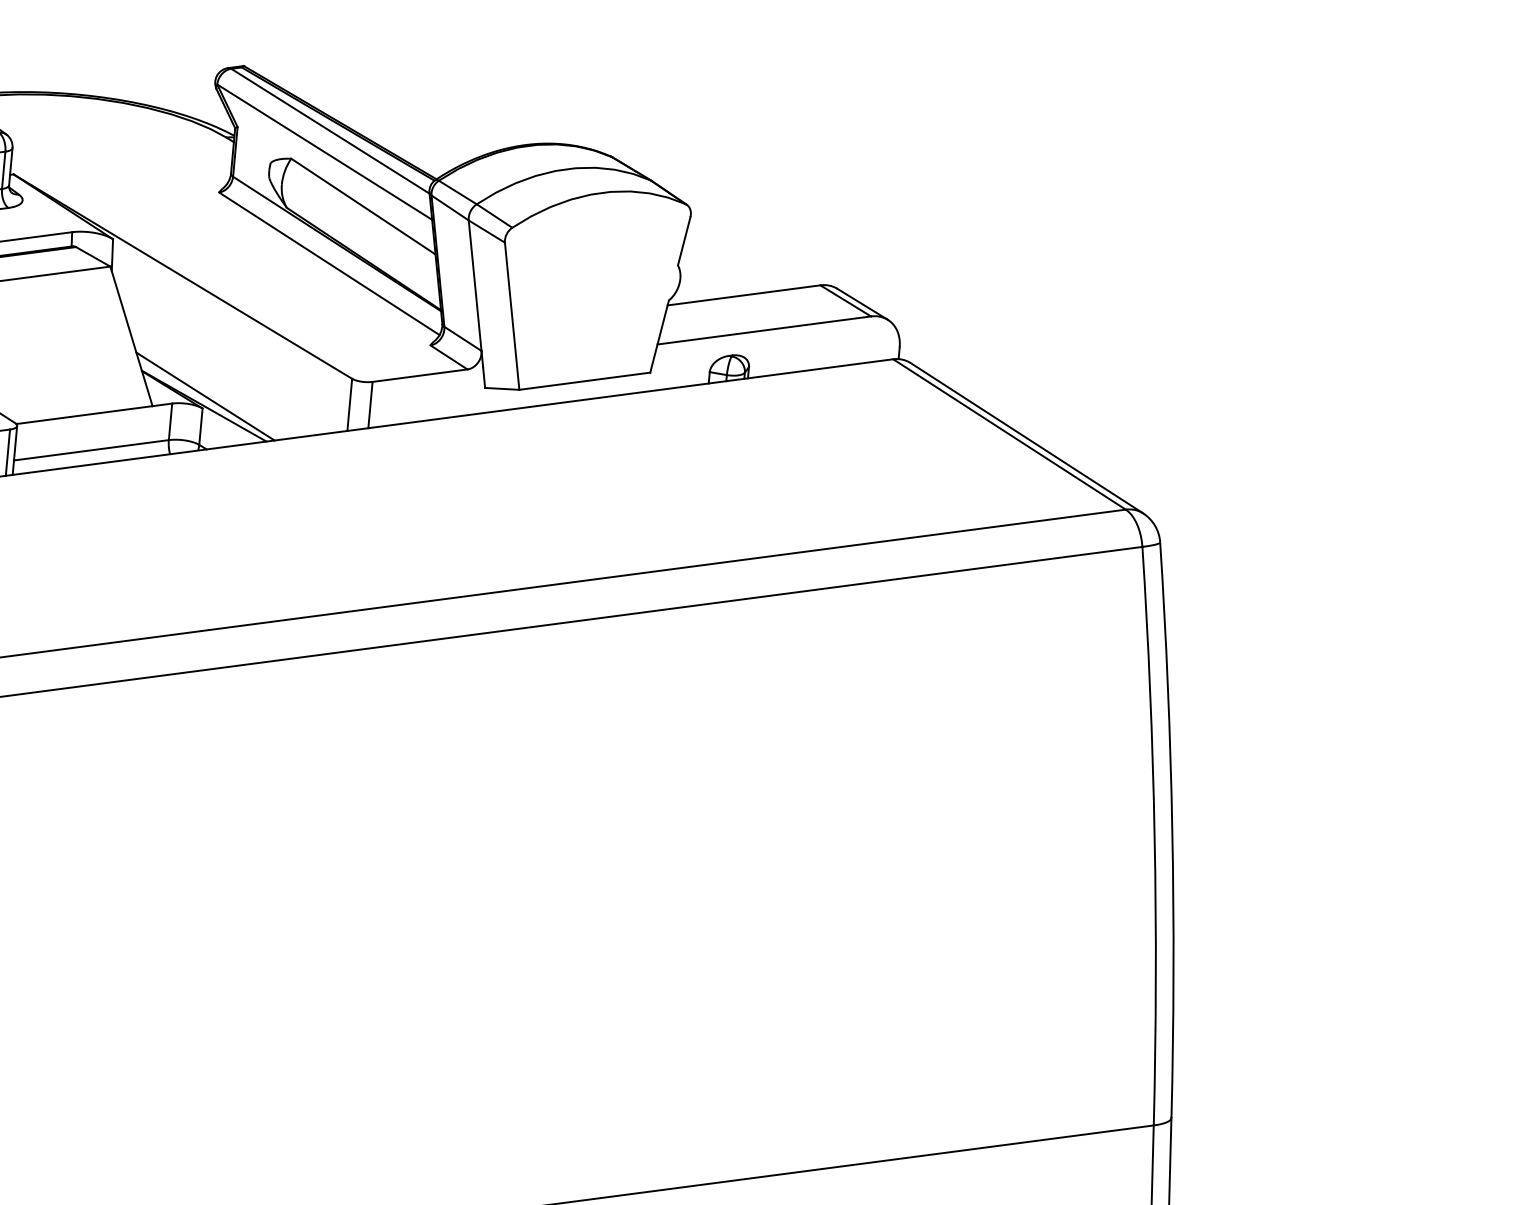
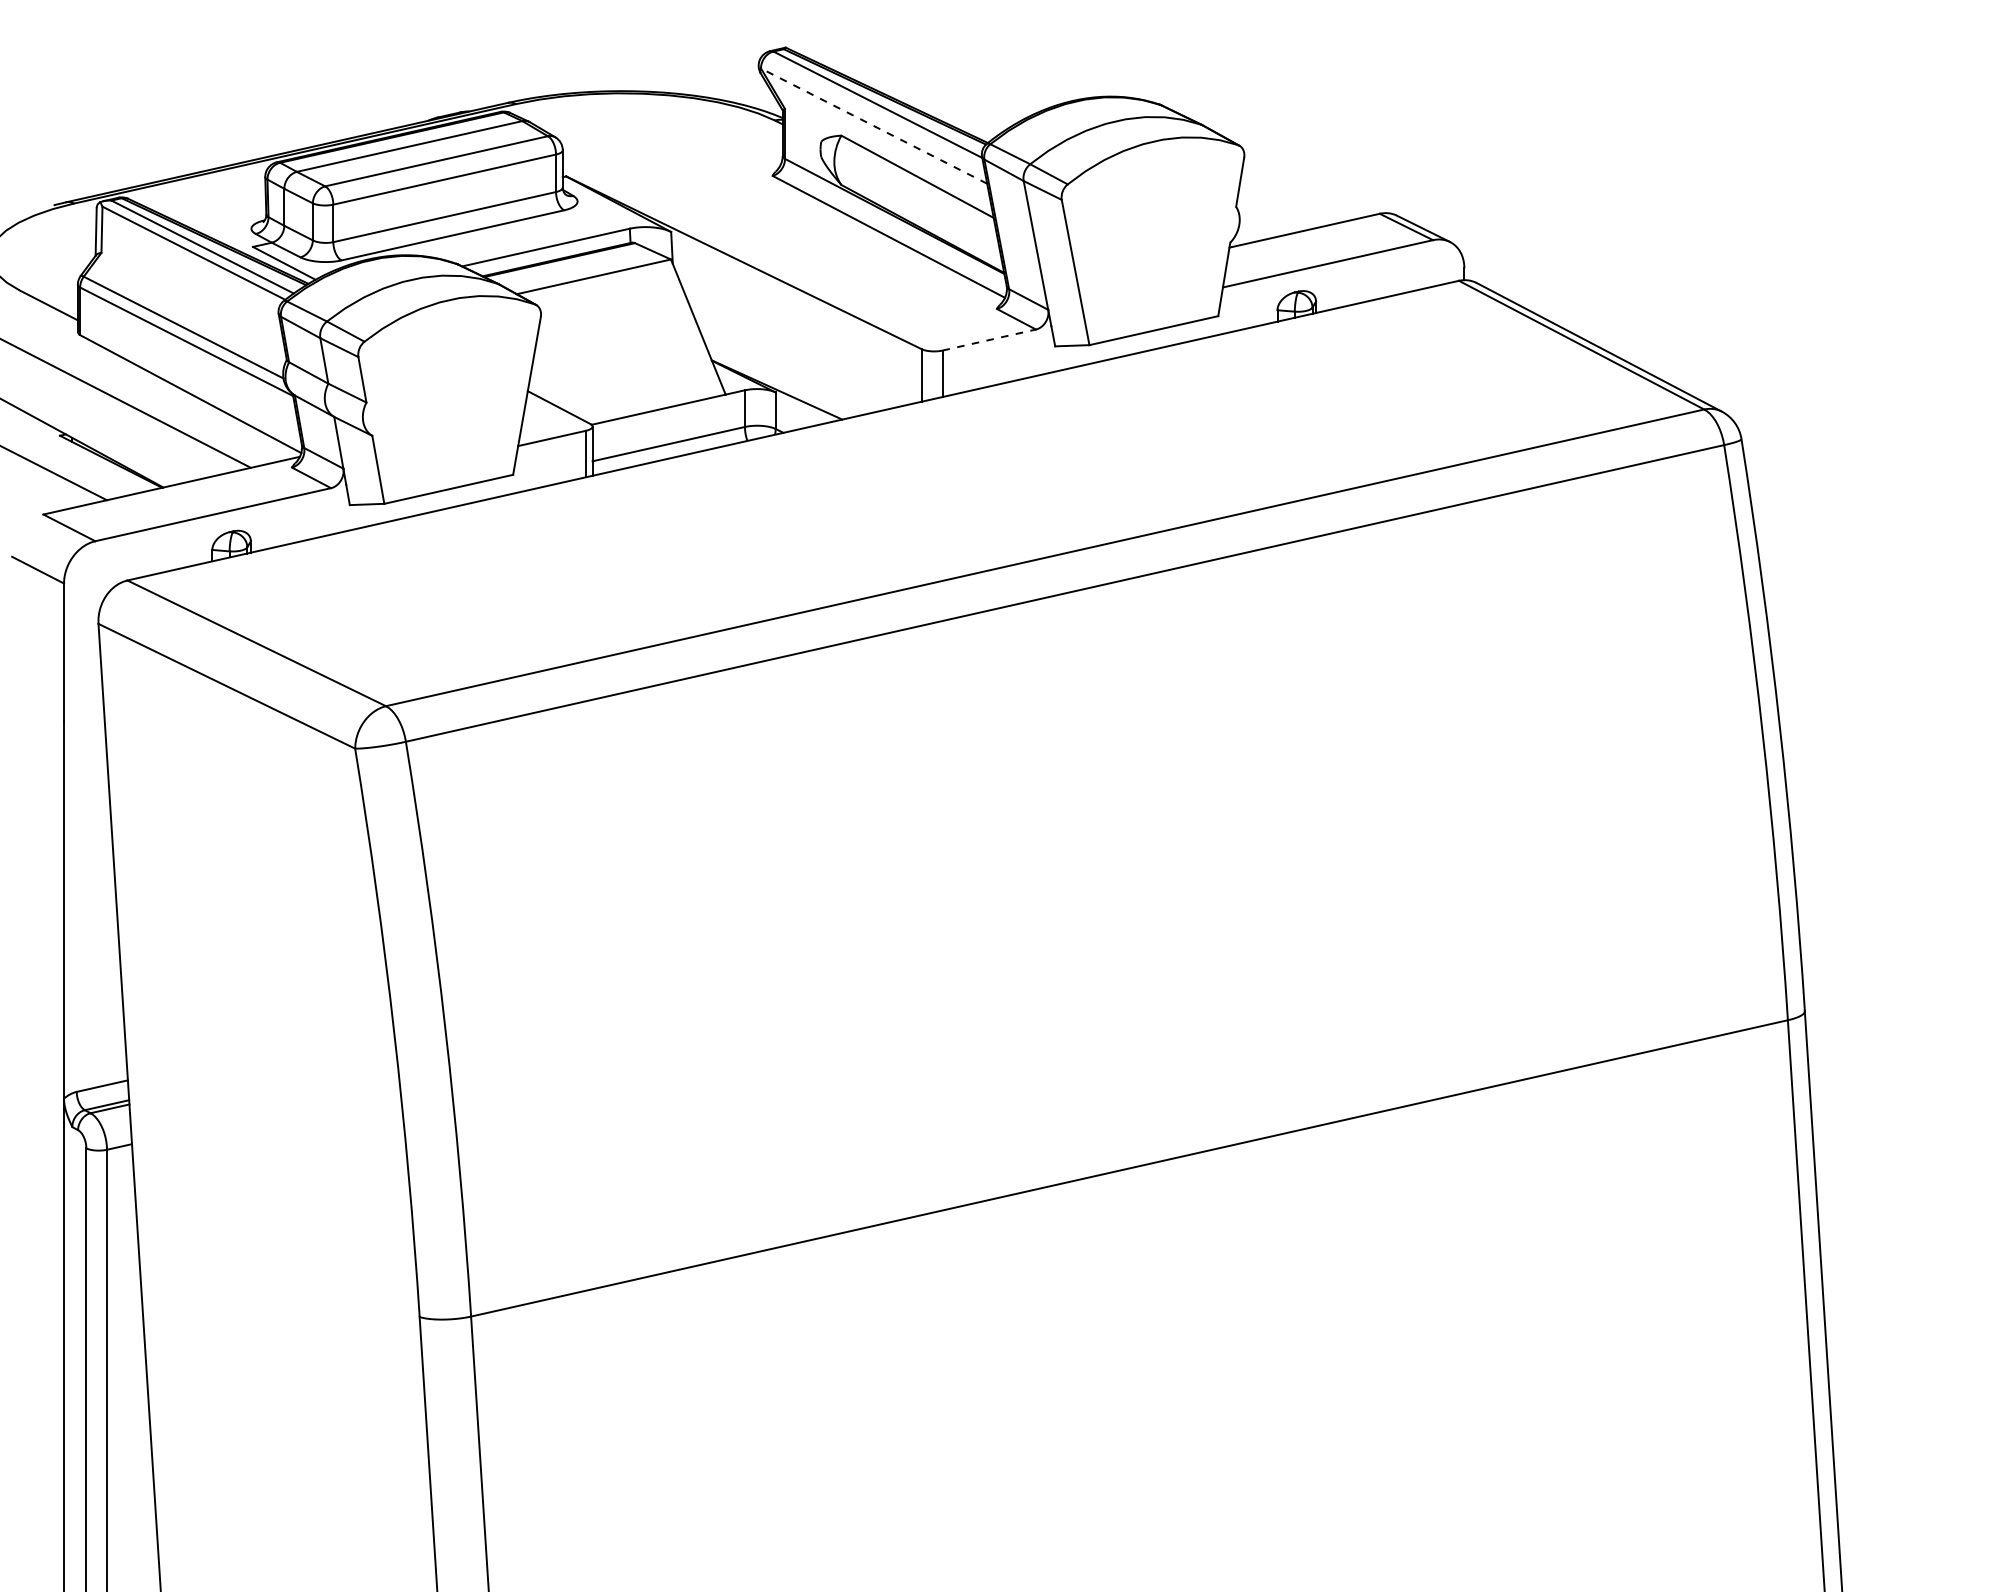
line: (325, 152) -> (874, 126), solid -> dashed
line: (420, 376) -> (989, 340), solid -> dashed
line: (205, 395) -> (777, 379), removed

